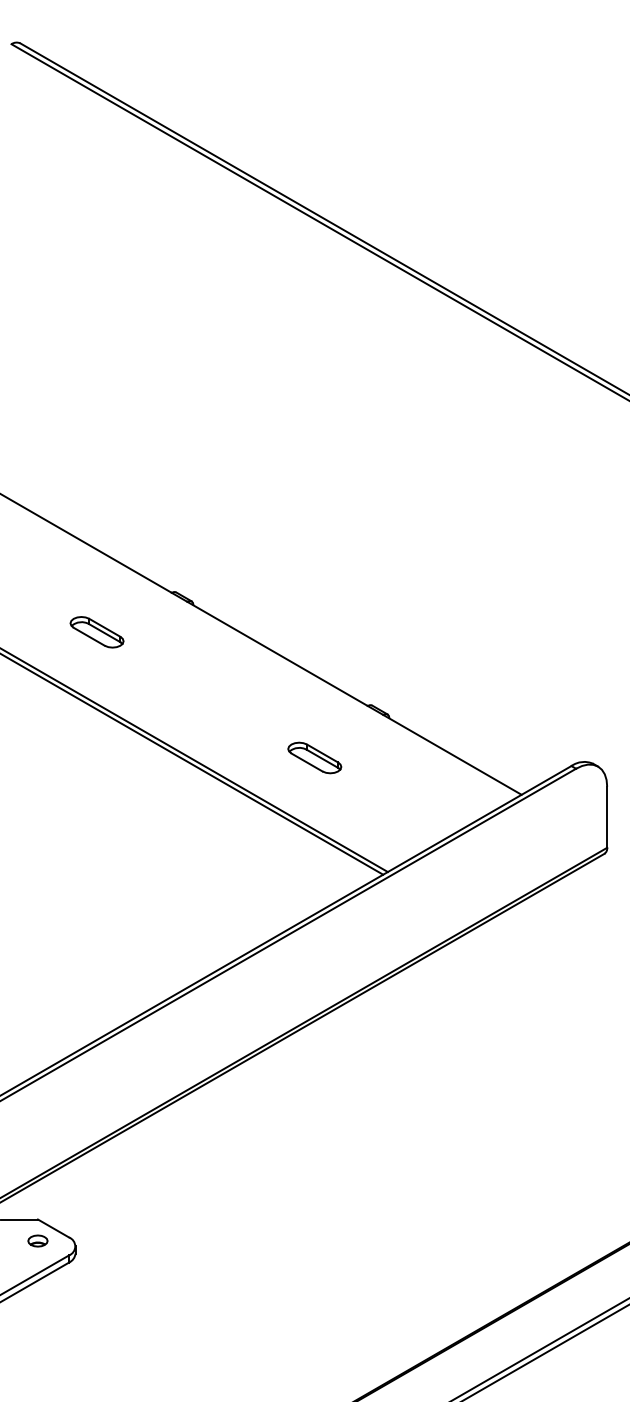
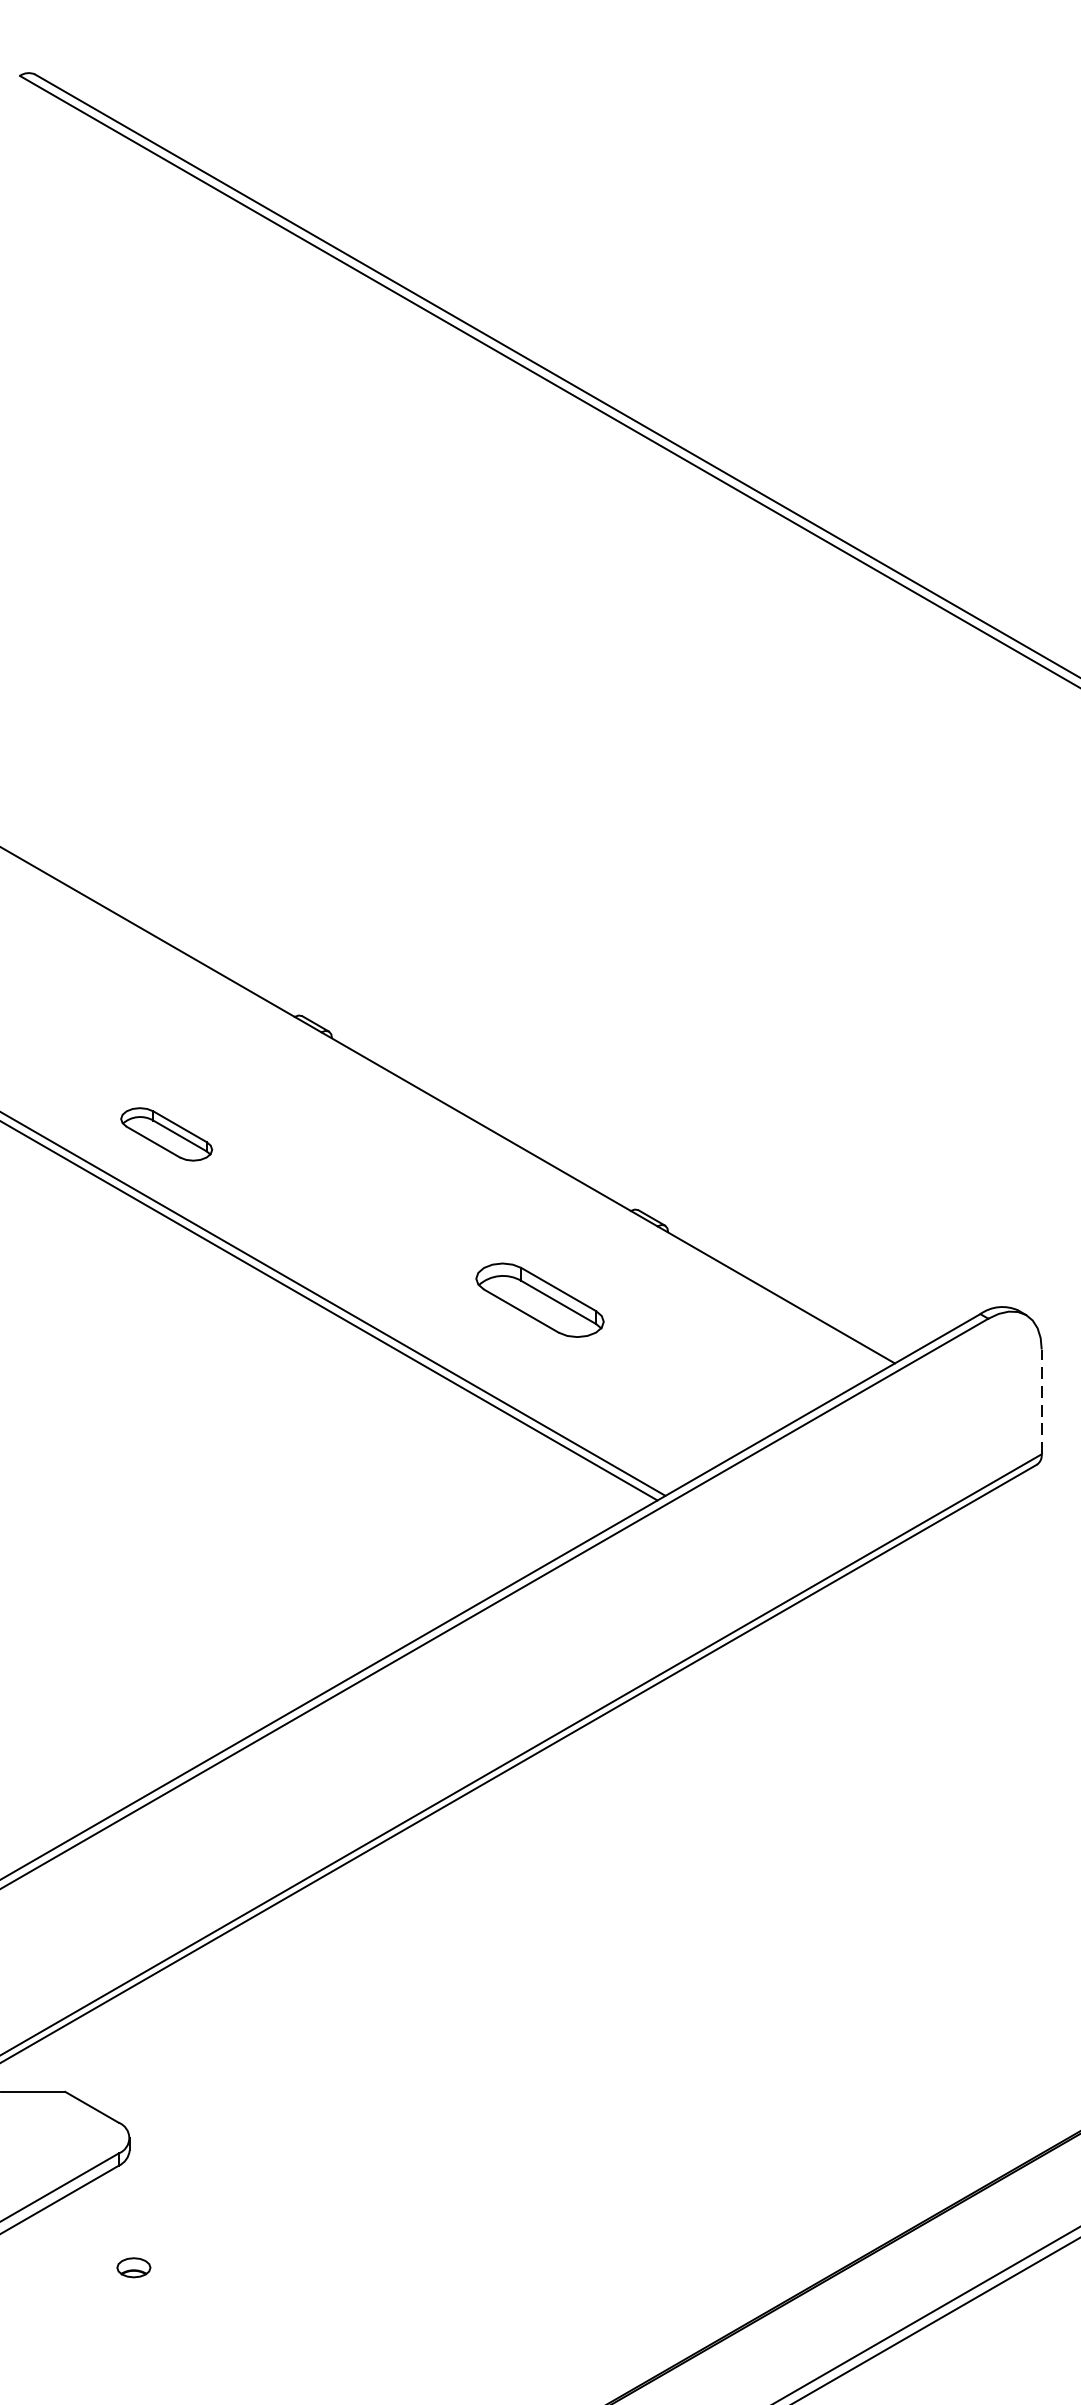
part: (96, 632) -> (165, 1134), moved
part: (314, 757) -> (539, 1299), size x1.4
line: (607, 817) -> (1042, 1402), solid -> dashed
part: (37, 1240) -> (133, 2266), moved

